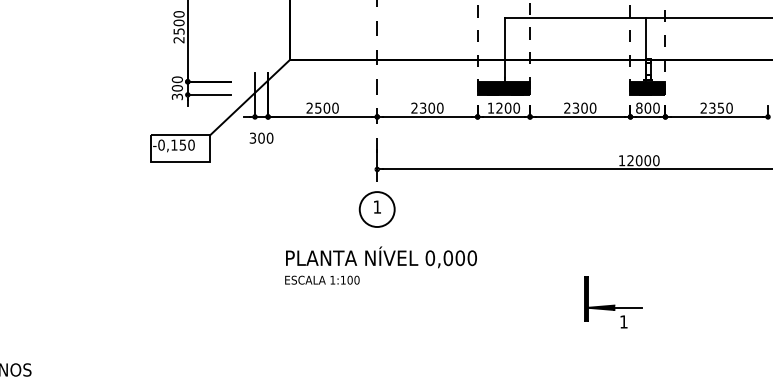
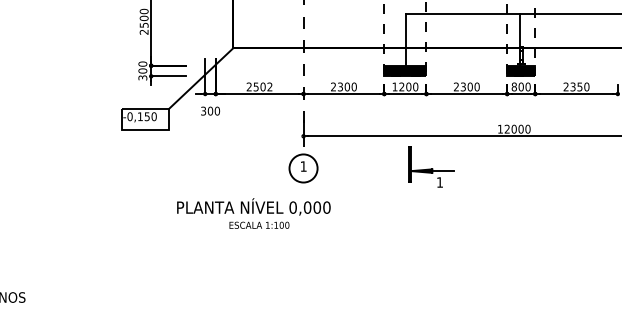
text: (335, 107) -> (269, 86), 2500 -> 2502
text: (381, 257) -> (253, 207), moved
part: (613, 302) -> (431, 166), moved

